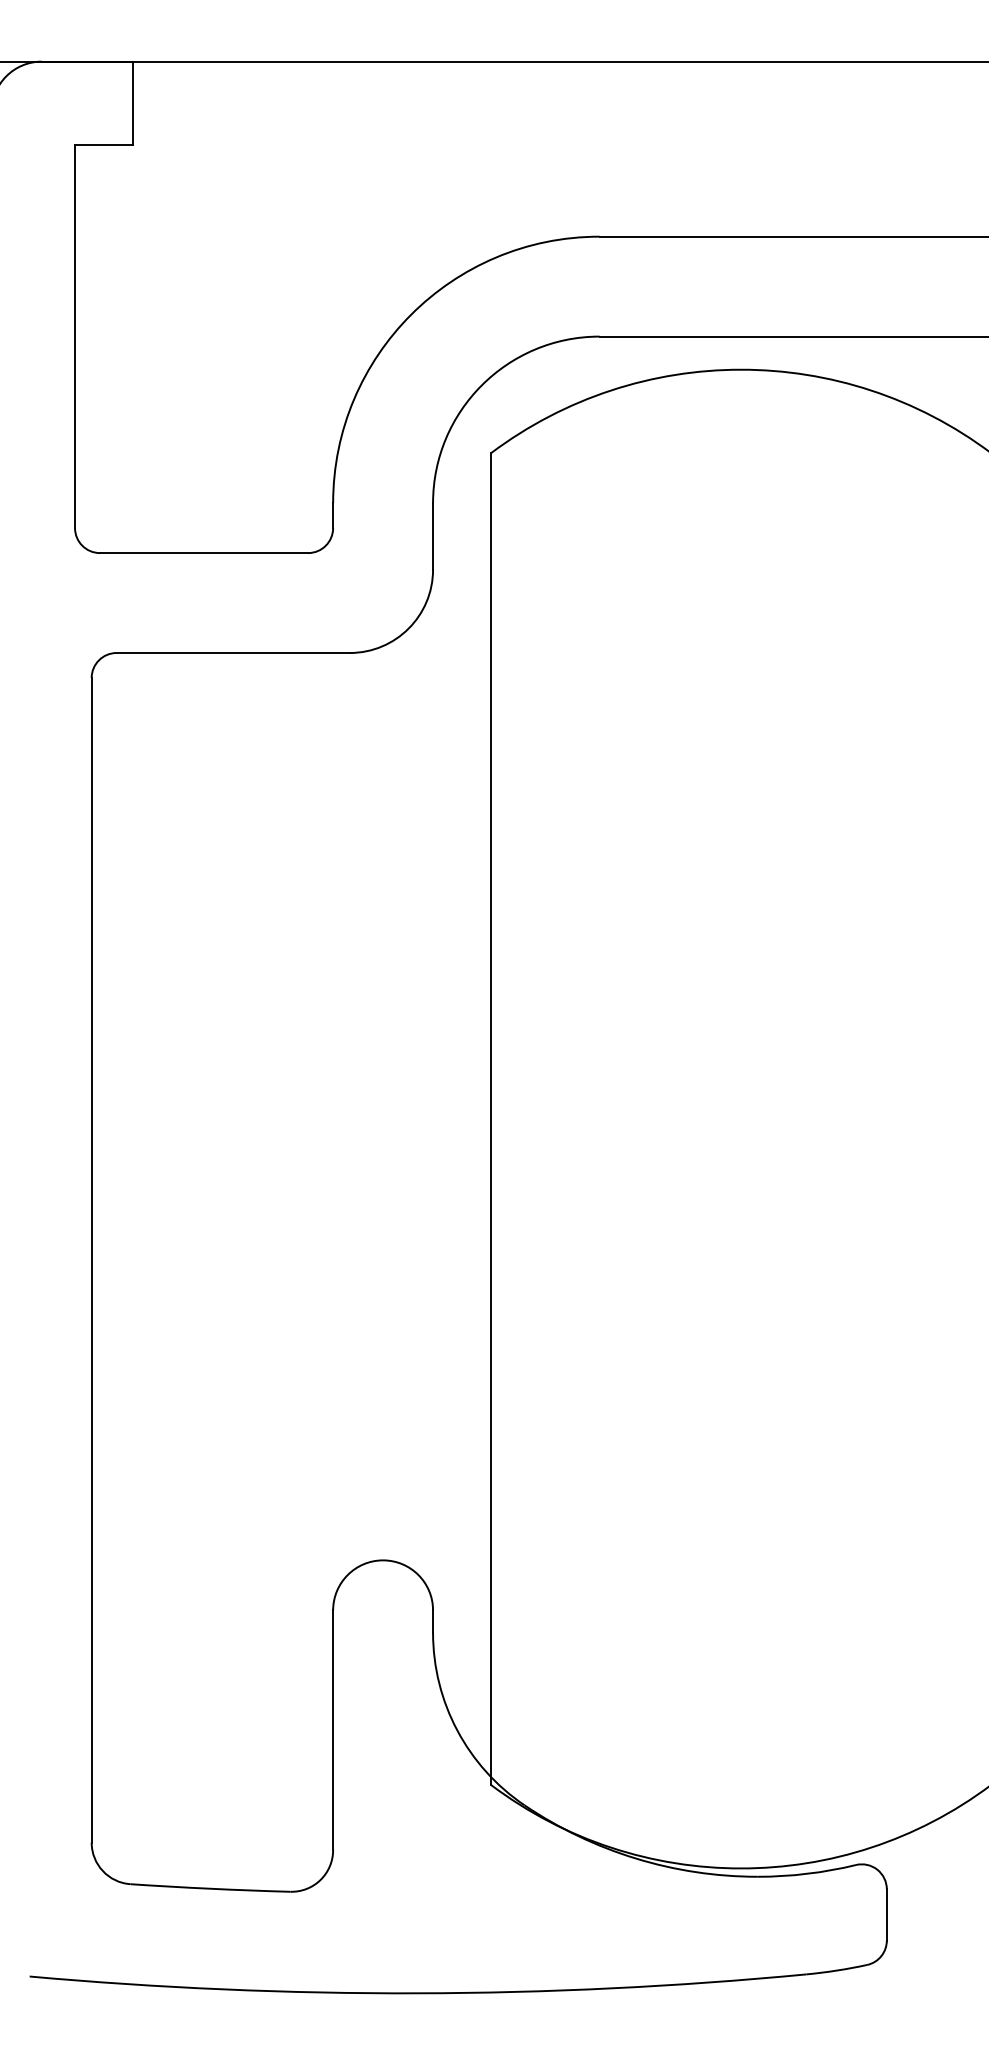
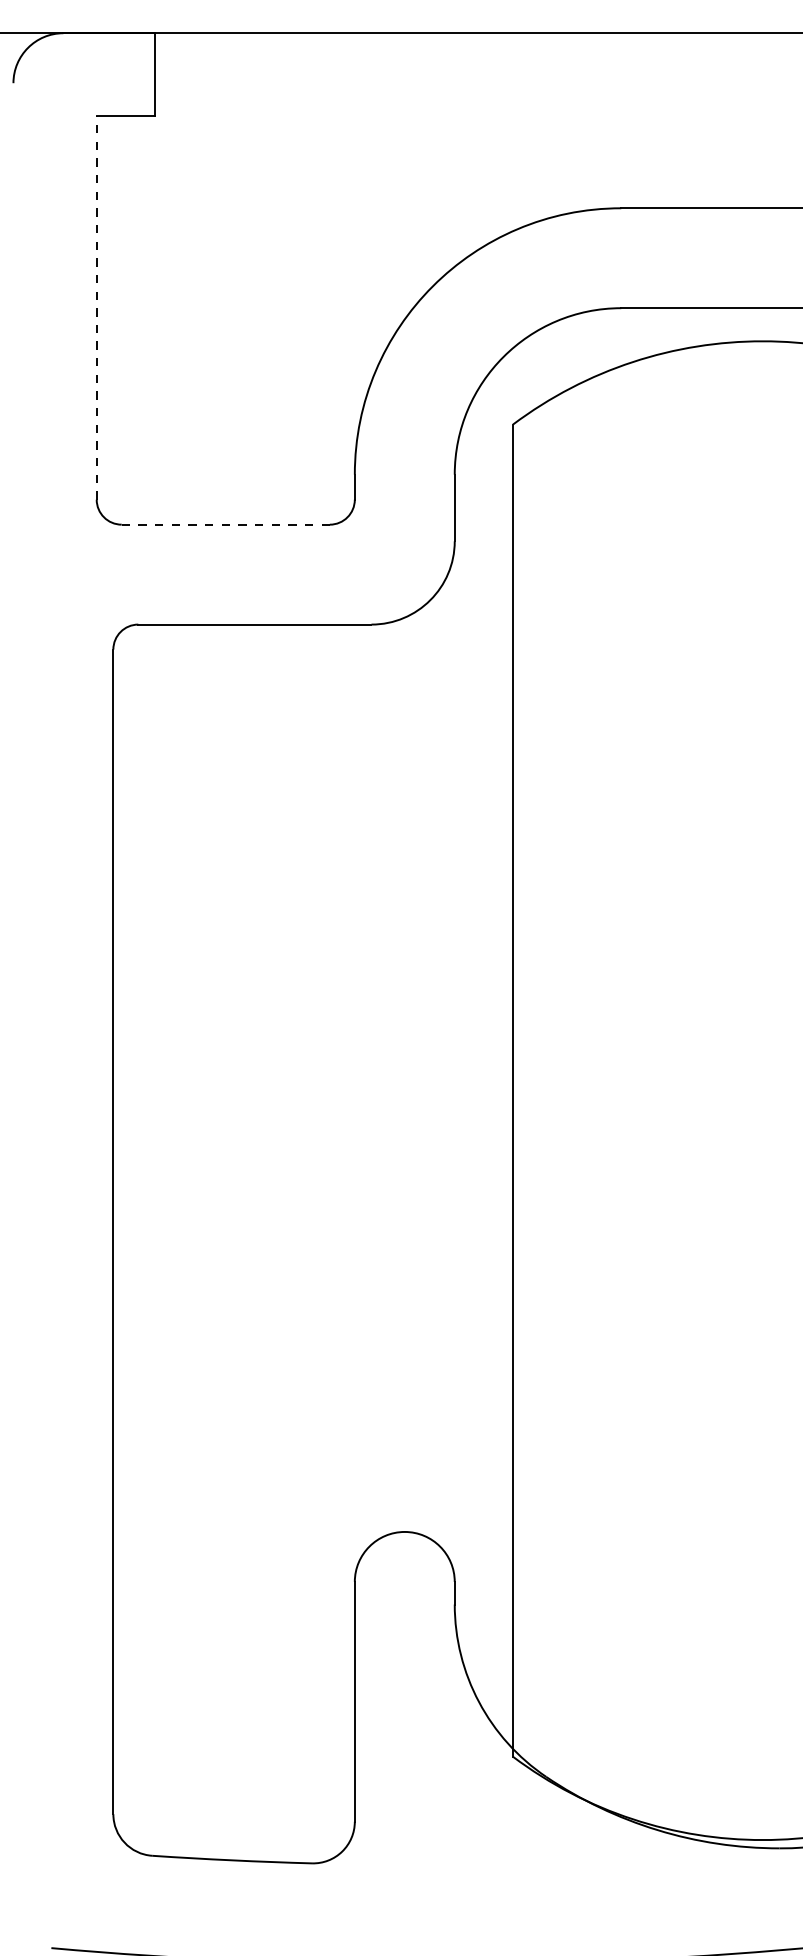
line: (75, 336) -> (97, 308), solid -> dashed
line: (203, 553) -> (225, 525), solid -> dashed

